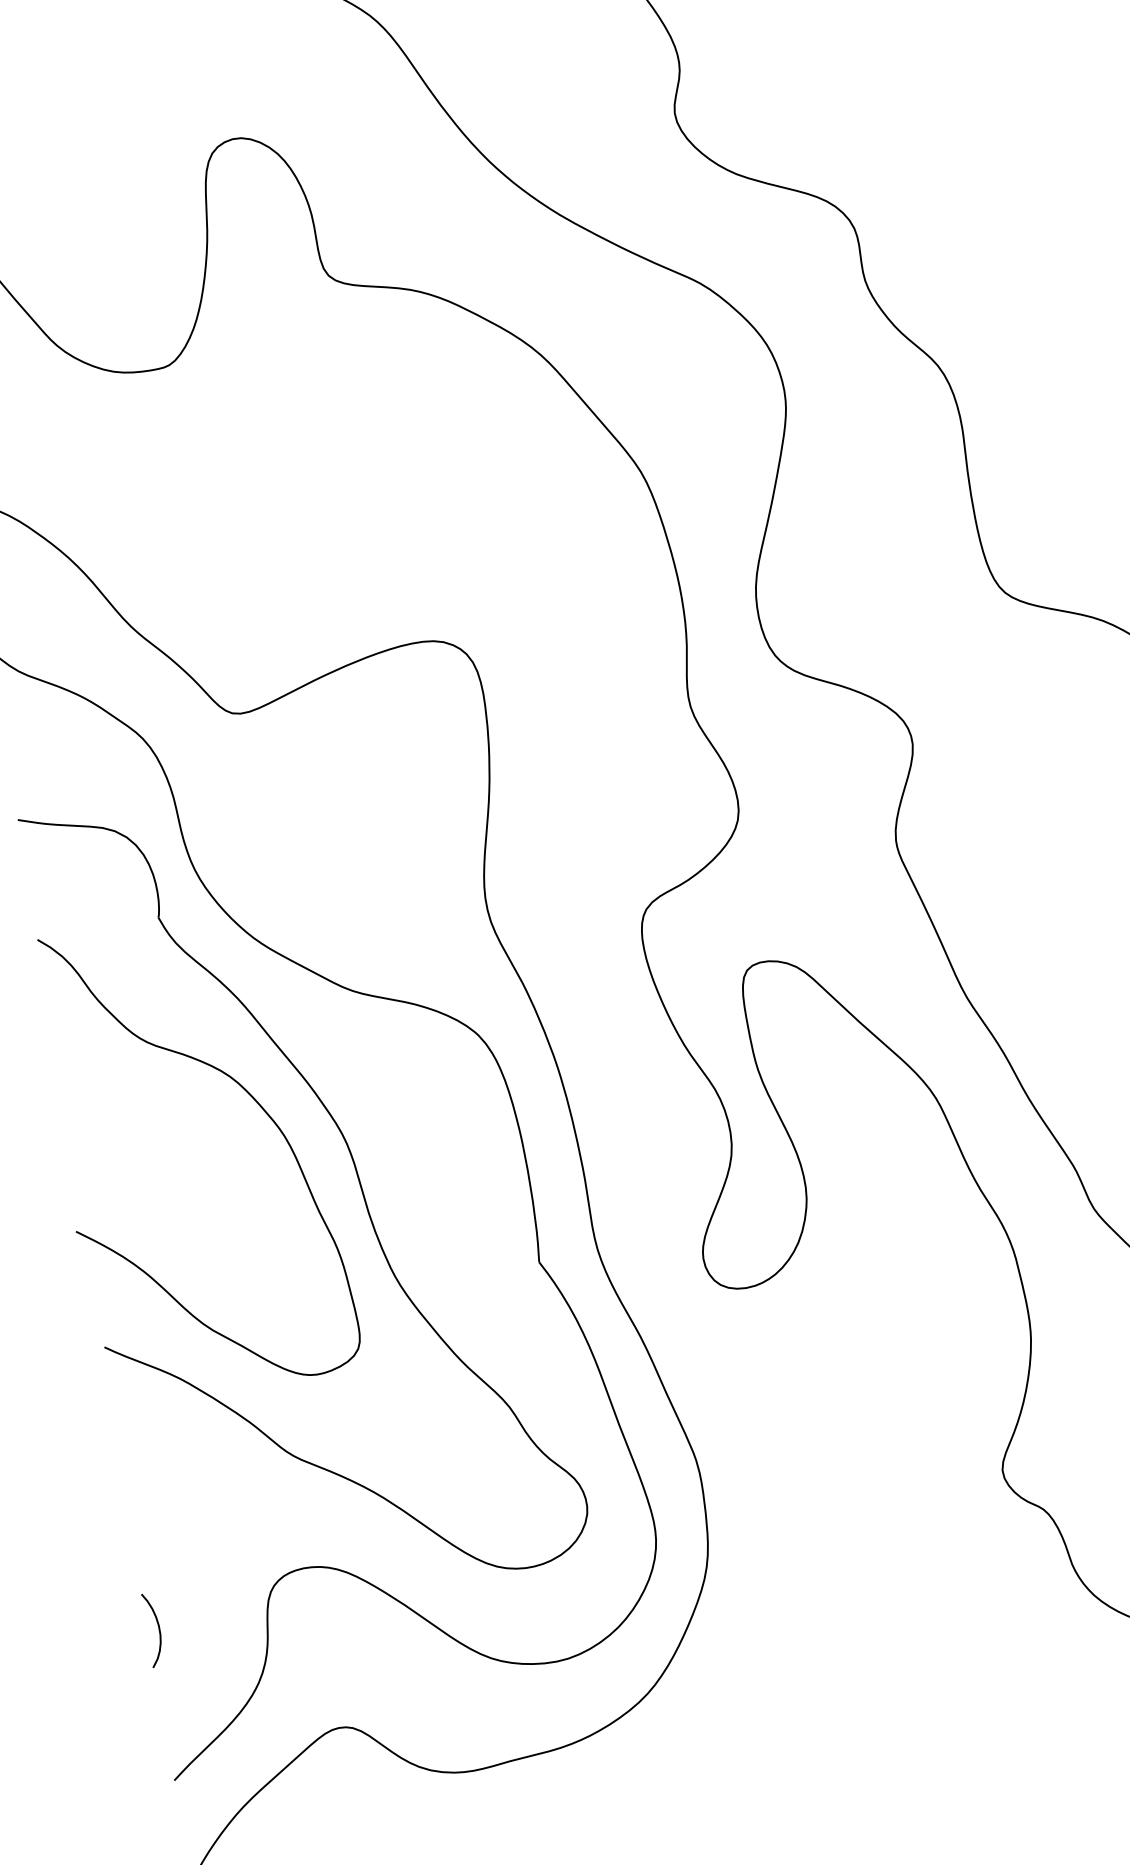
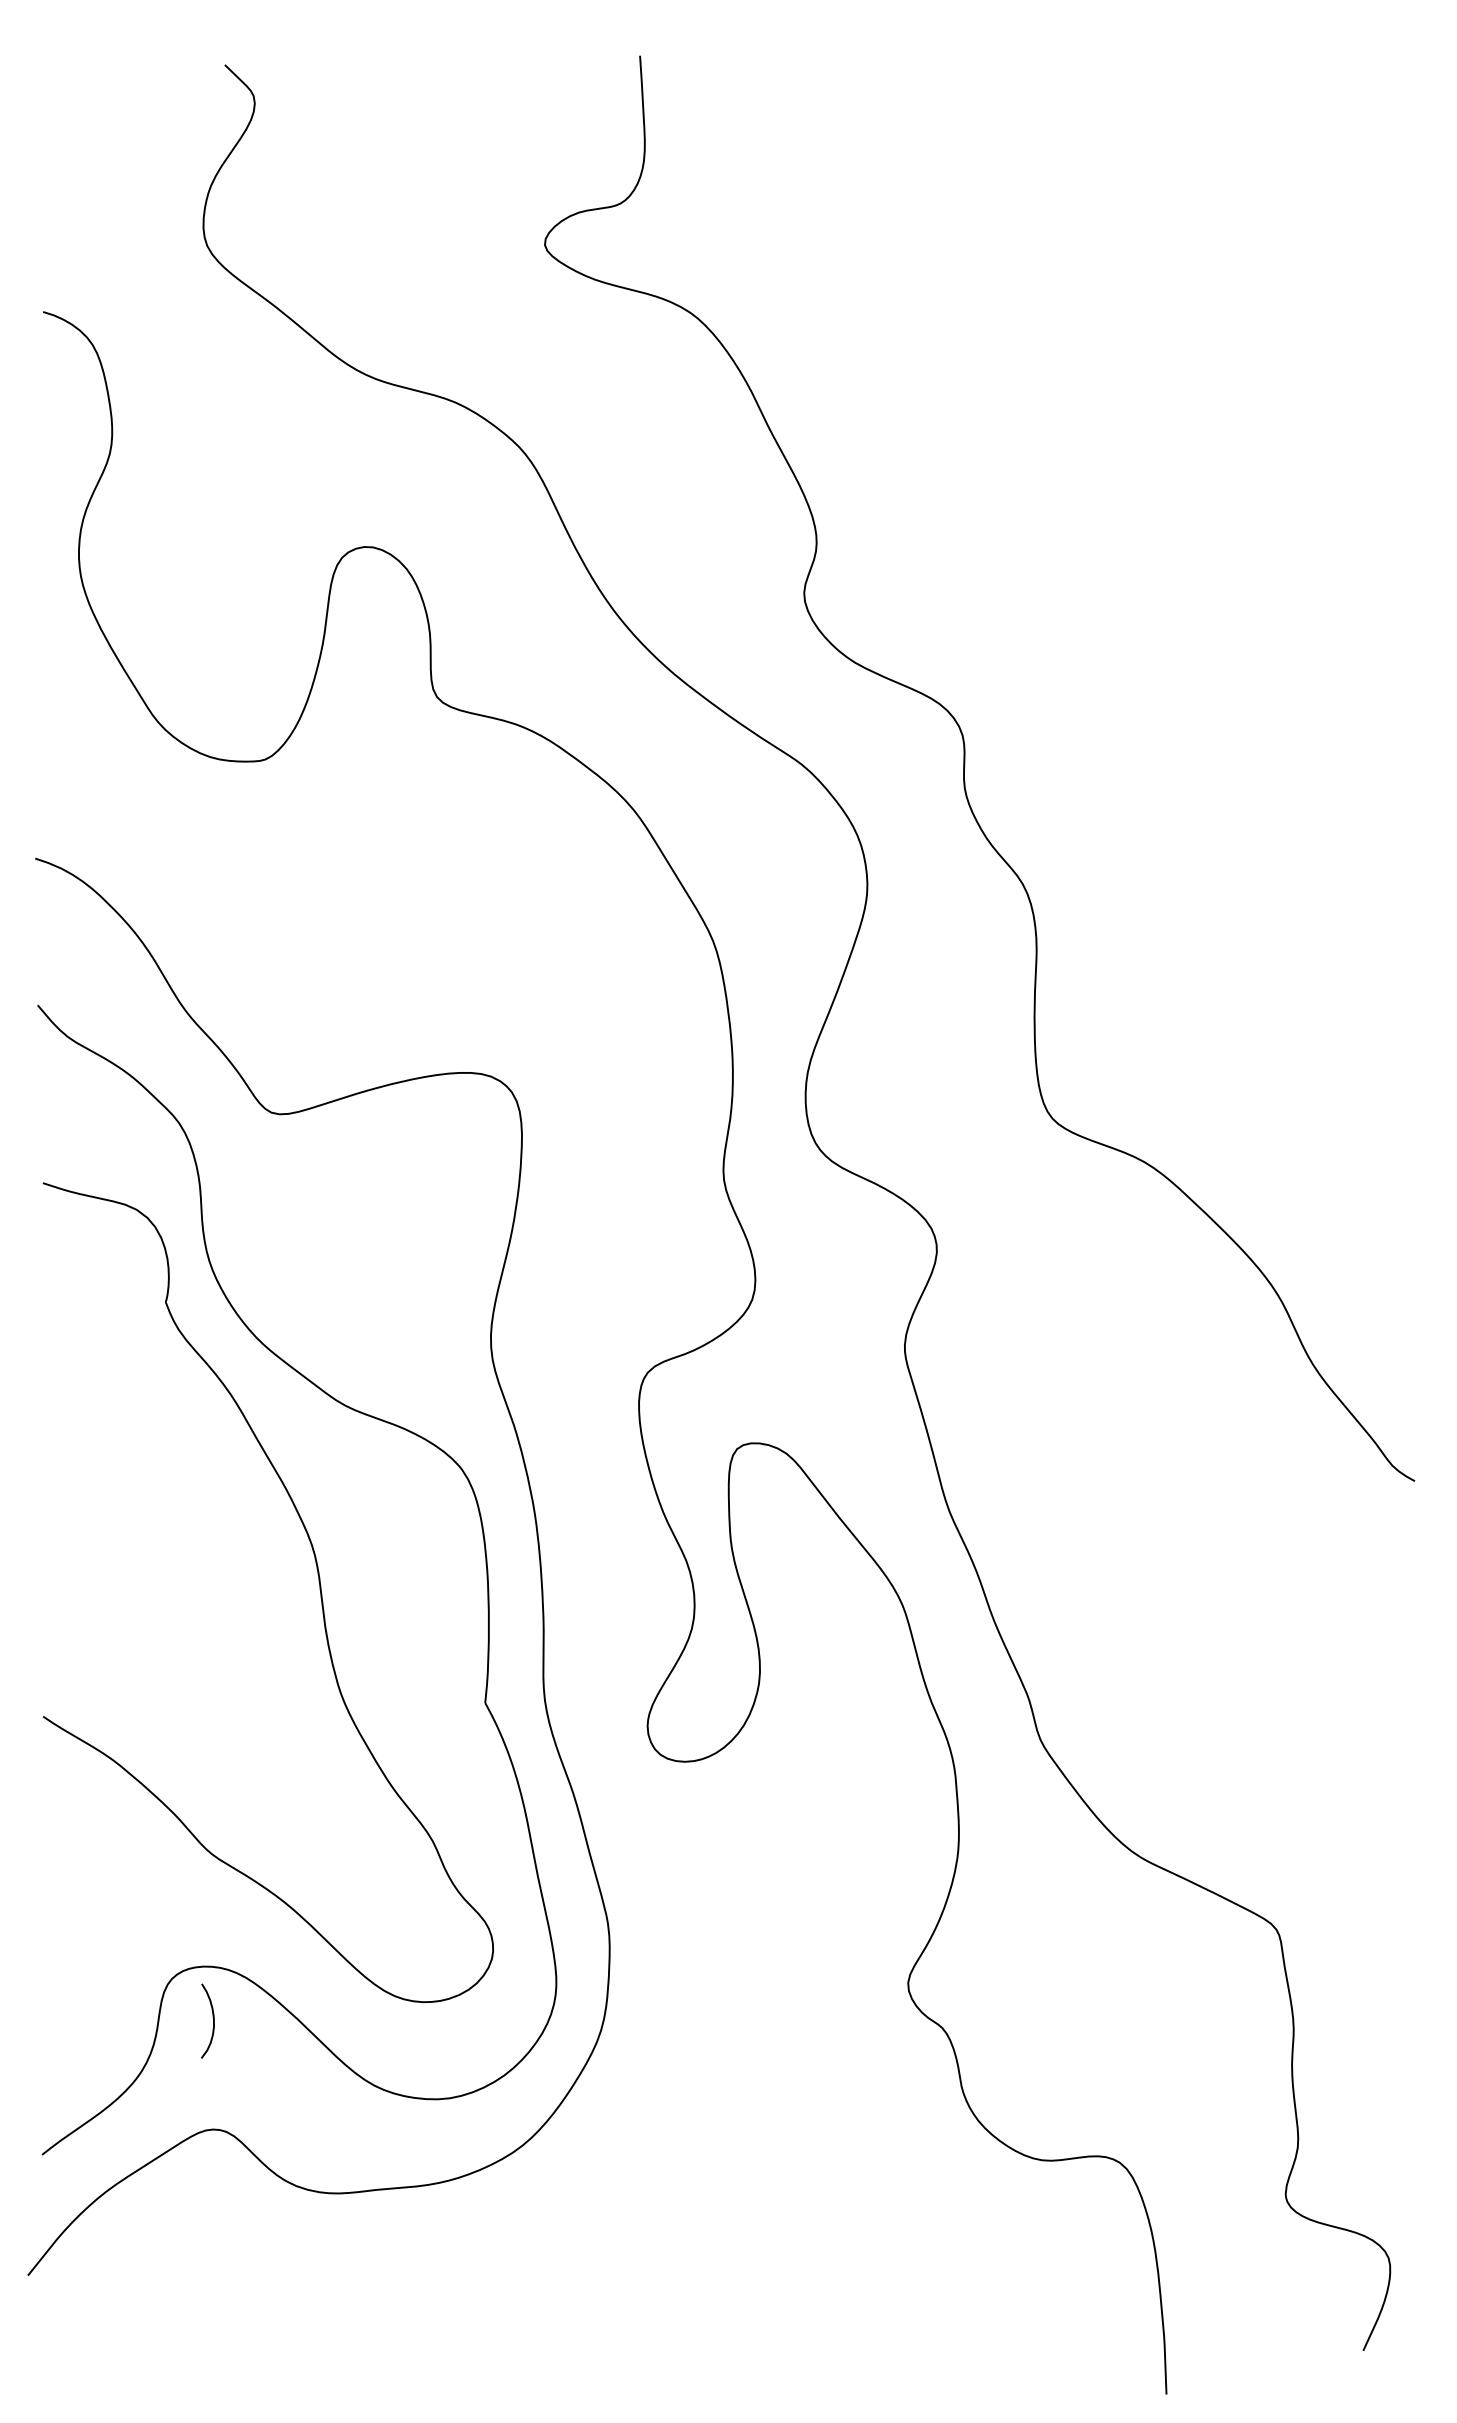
curve: (255, 1102) -> (231, 1499), removed
curve: (157, 1625) -> (212, 2017), moved

